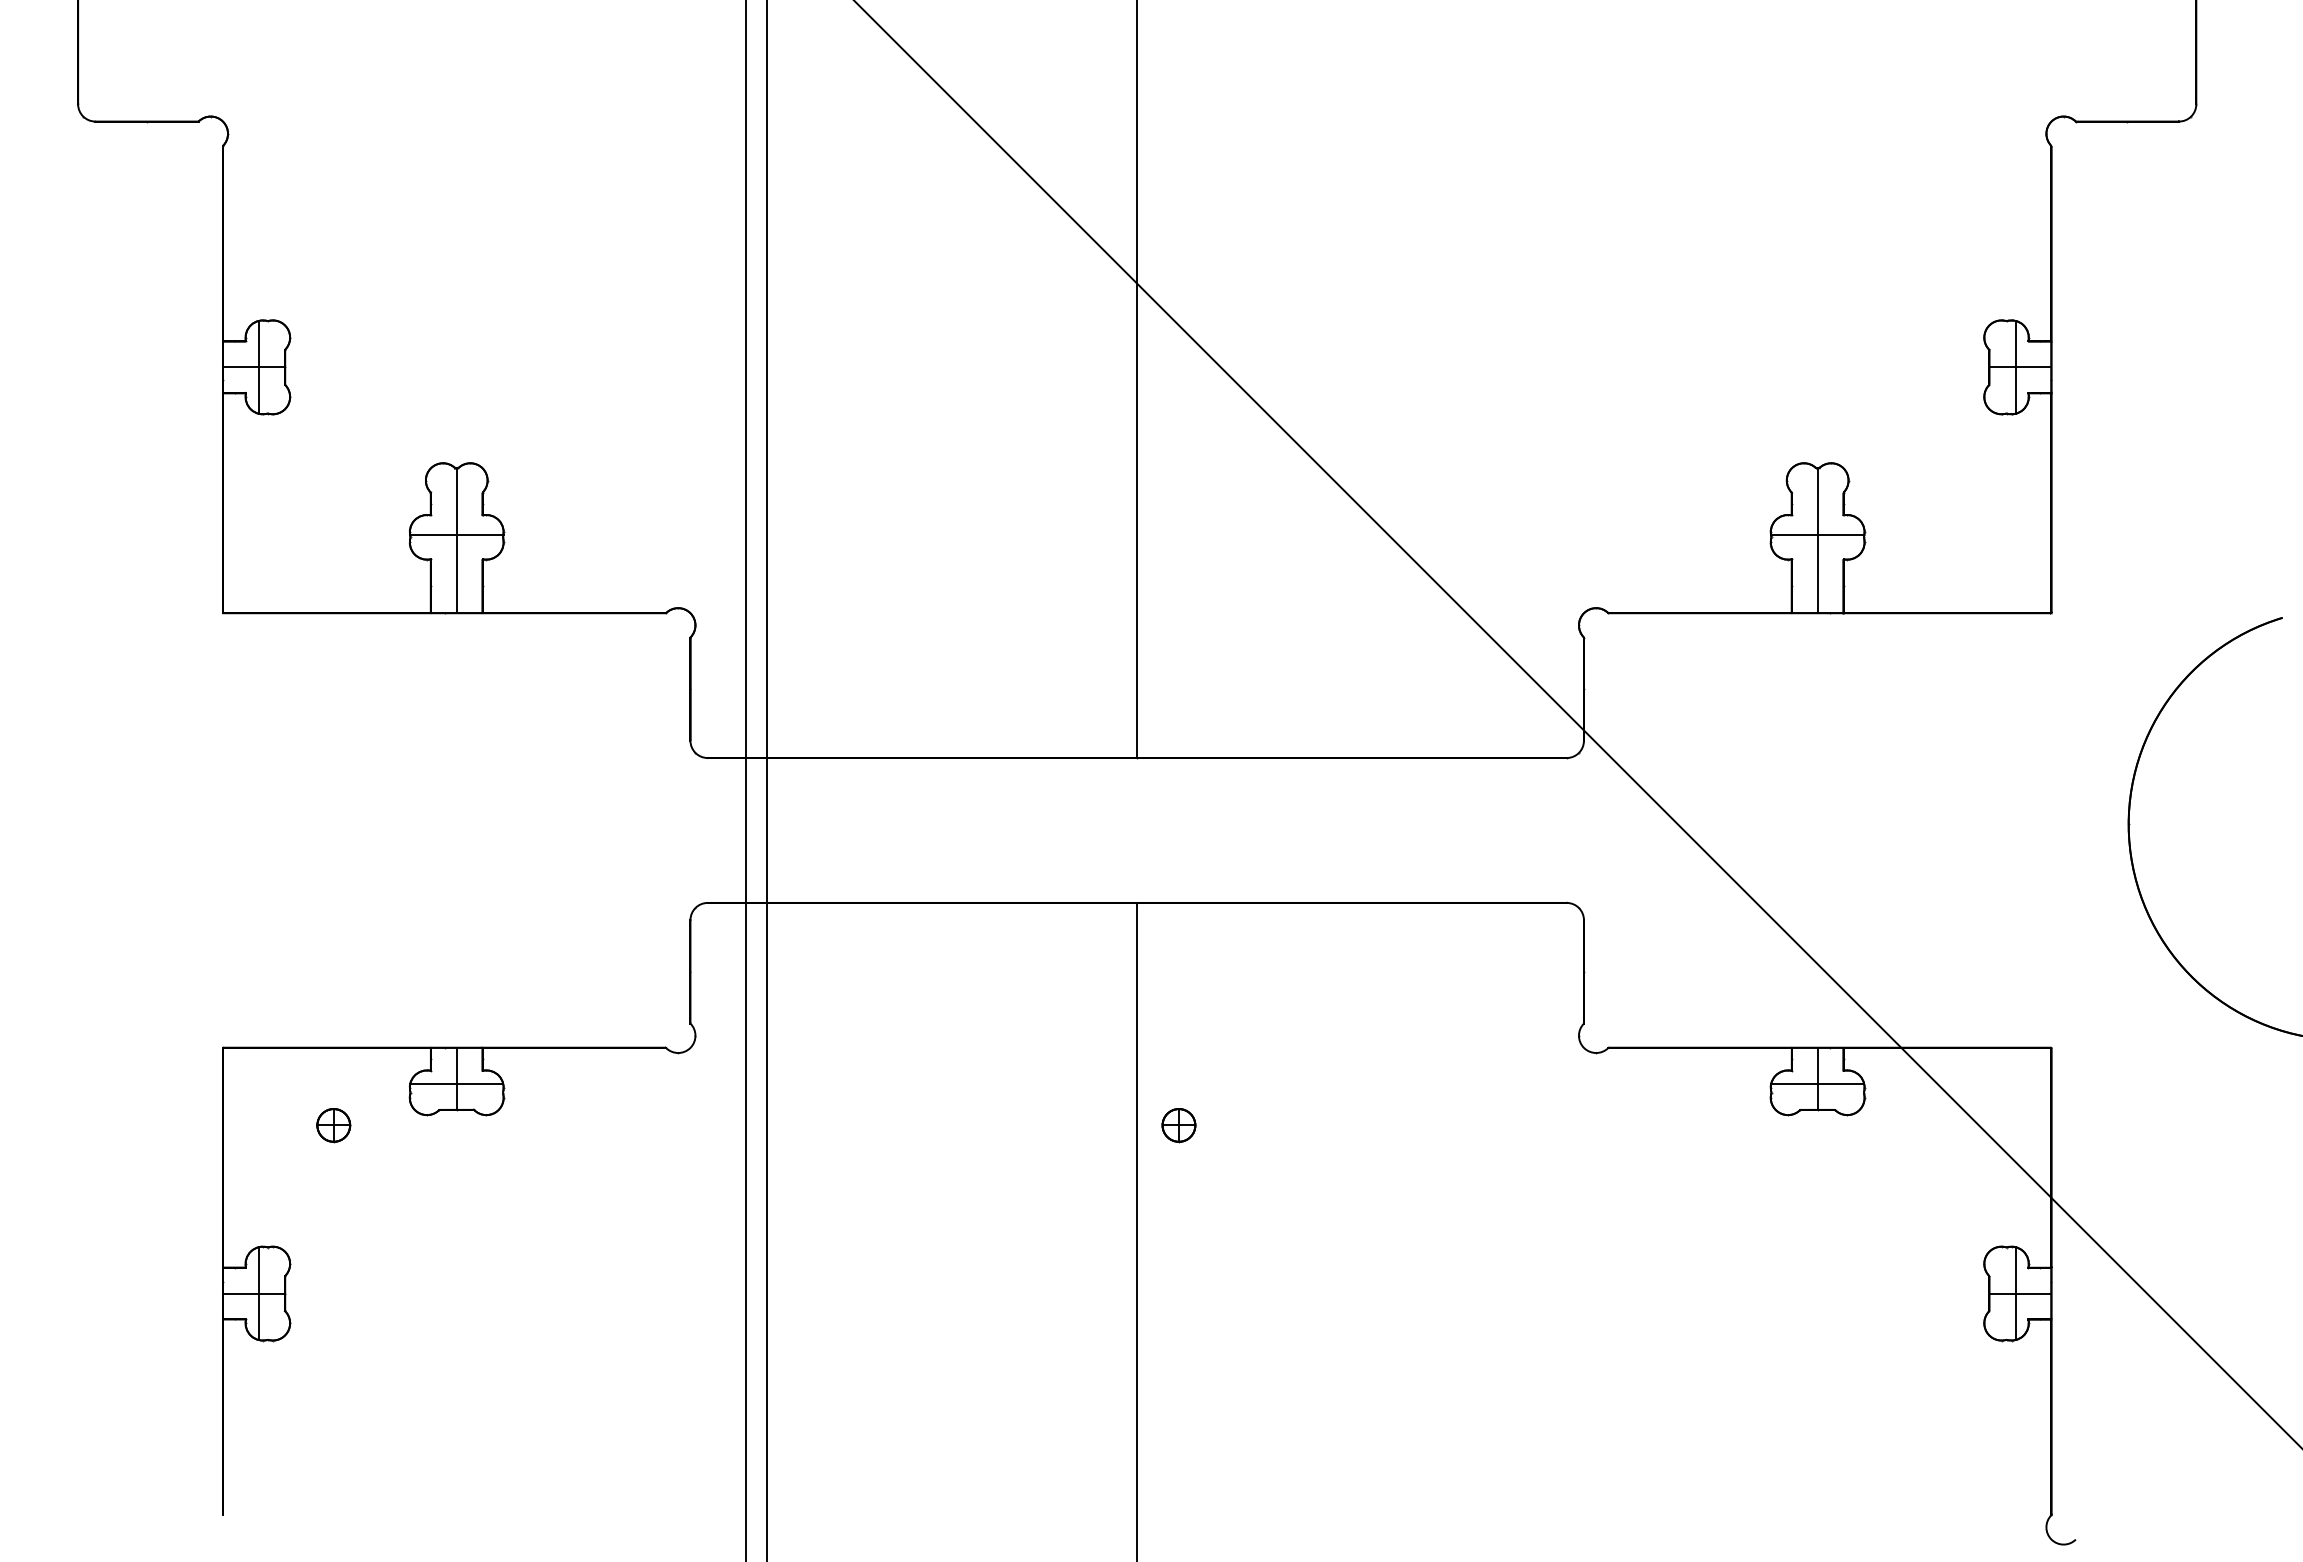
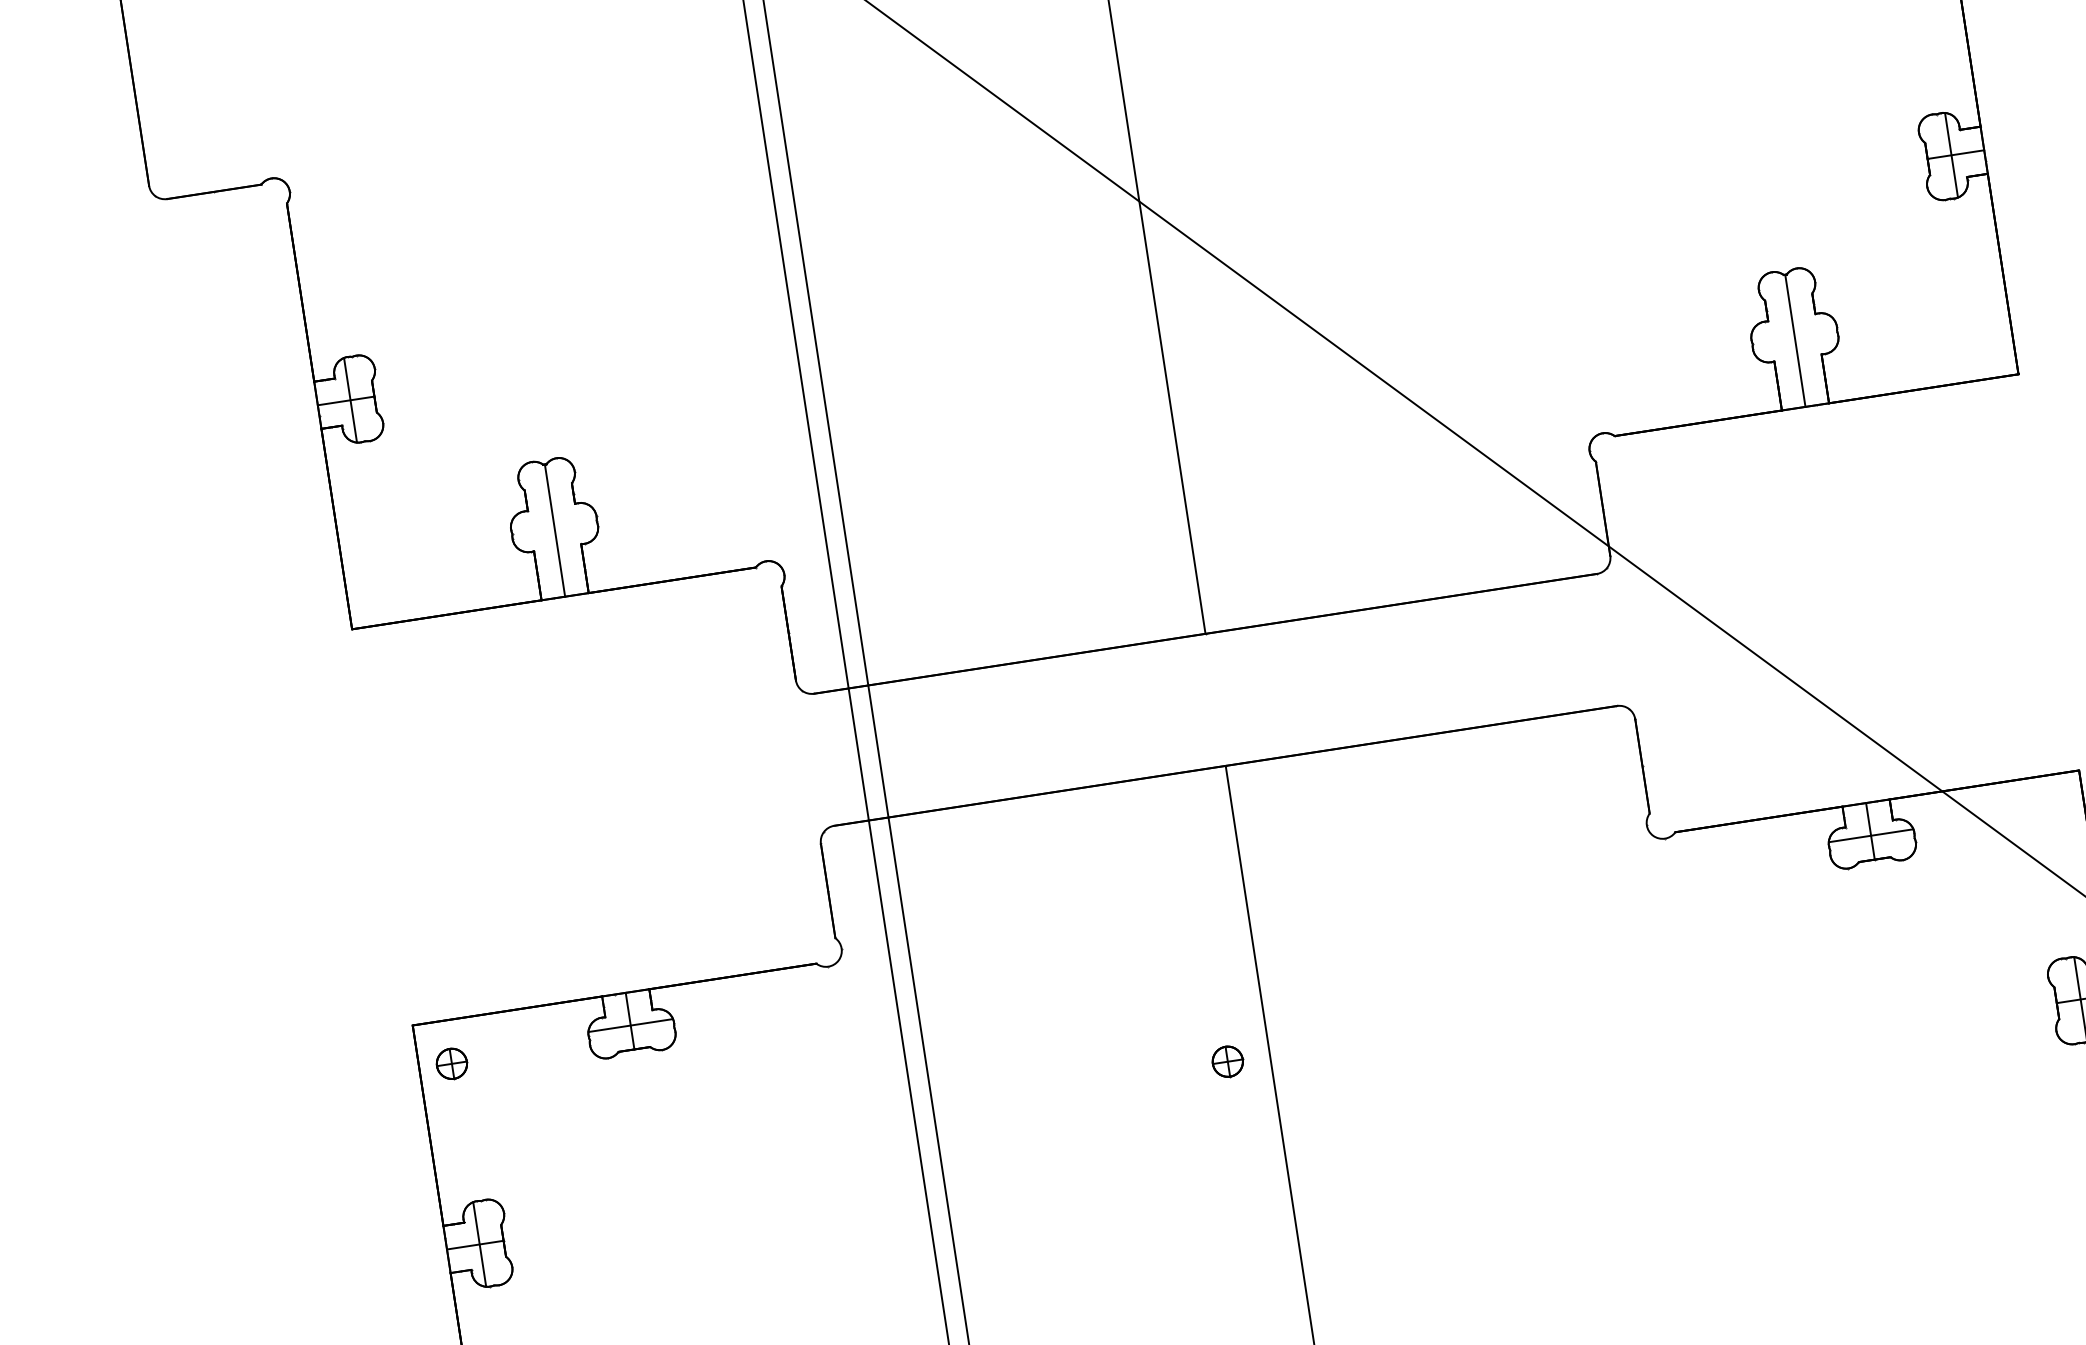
line: (456, 534) -> (553, 525), removed
line: (1817, 534) -> (1794, 335), removed
part: (333, 1125) -> (451, 1063), moved
part: (1178, 1125) -> (1227, 1061), moved

